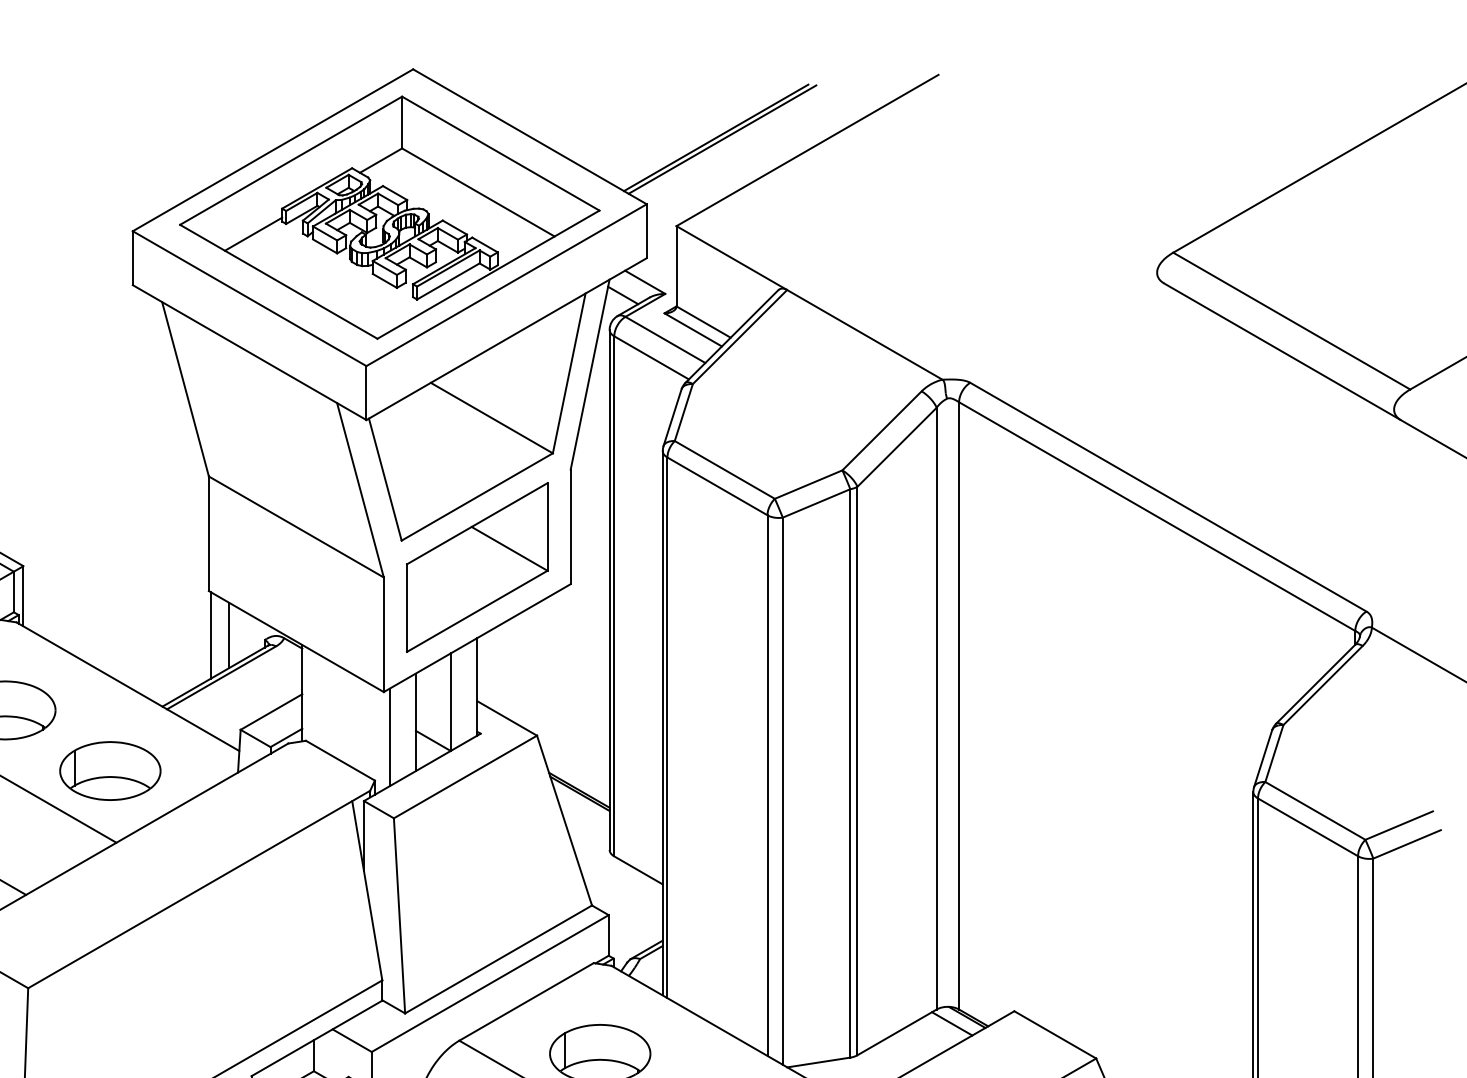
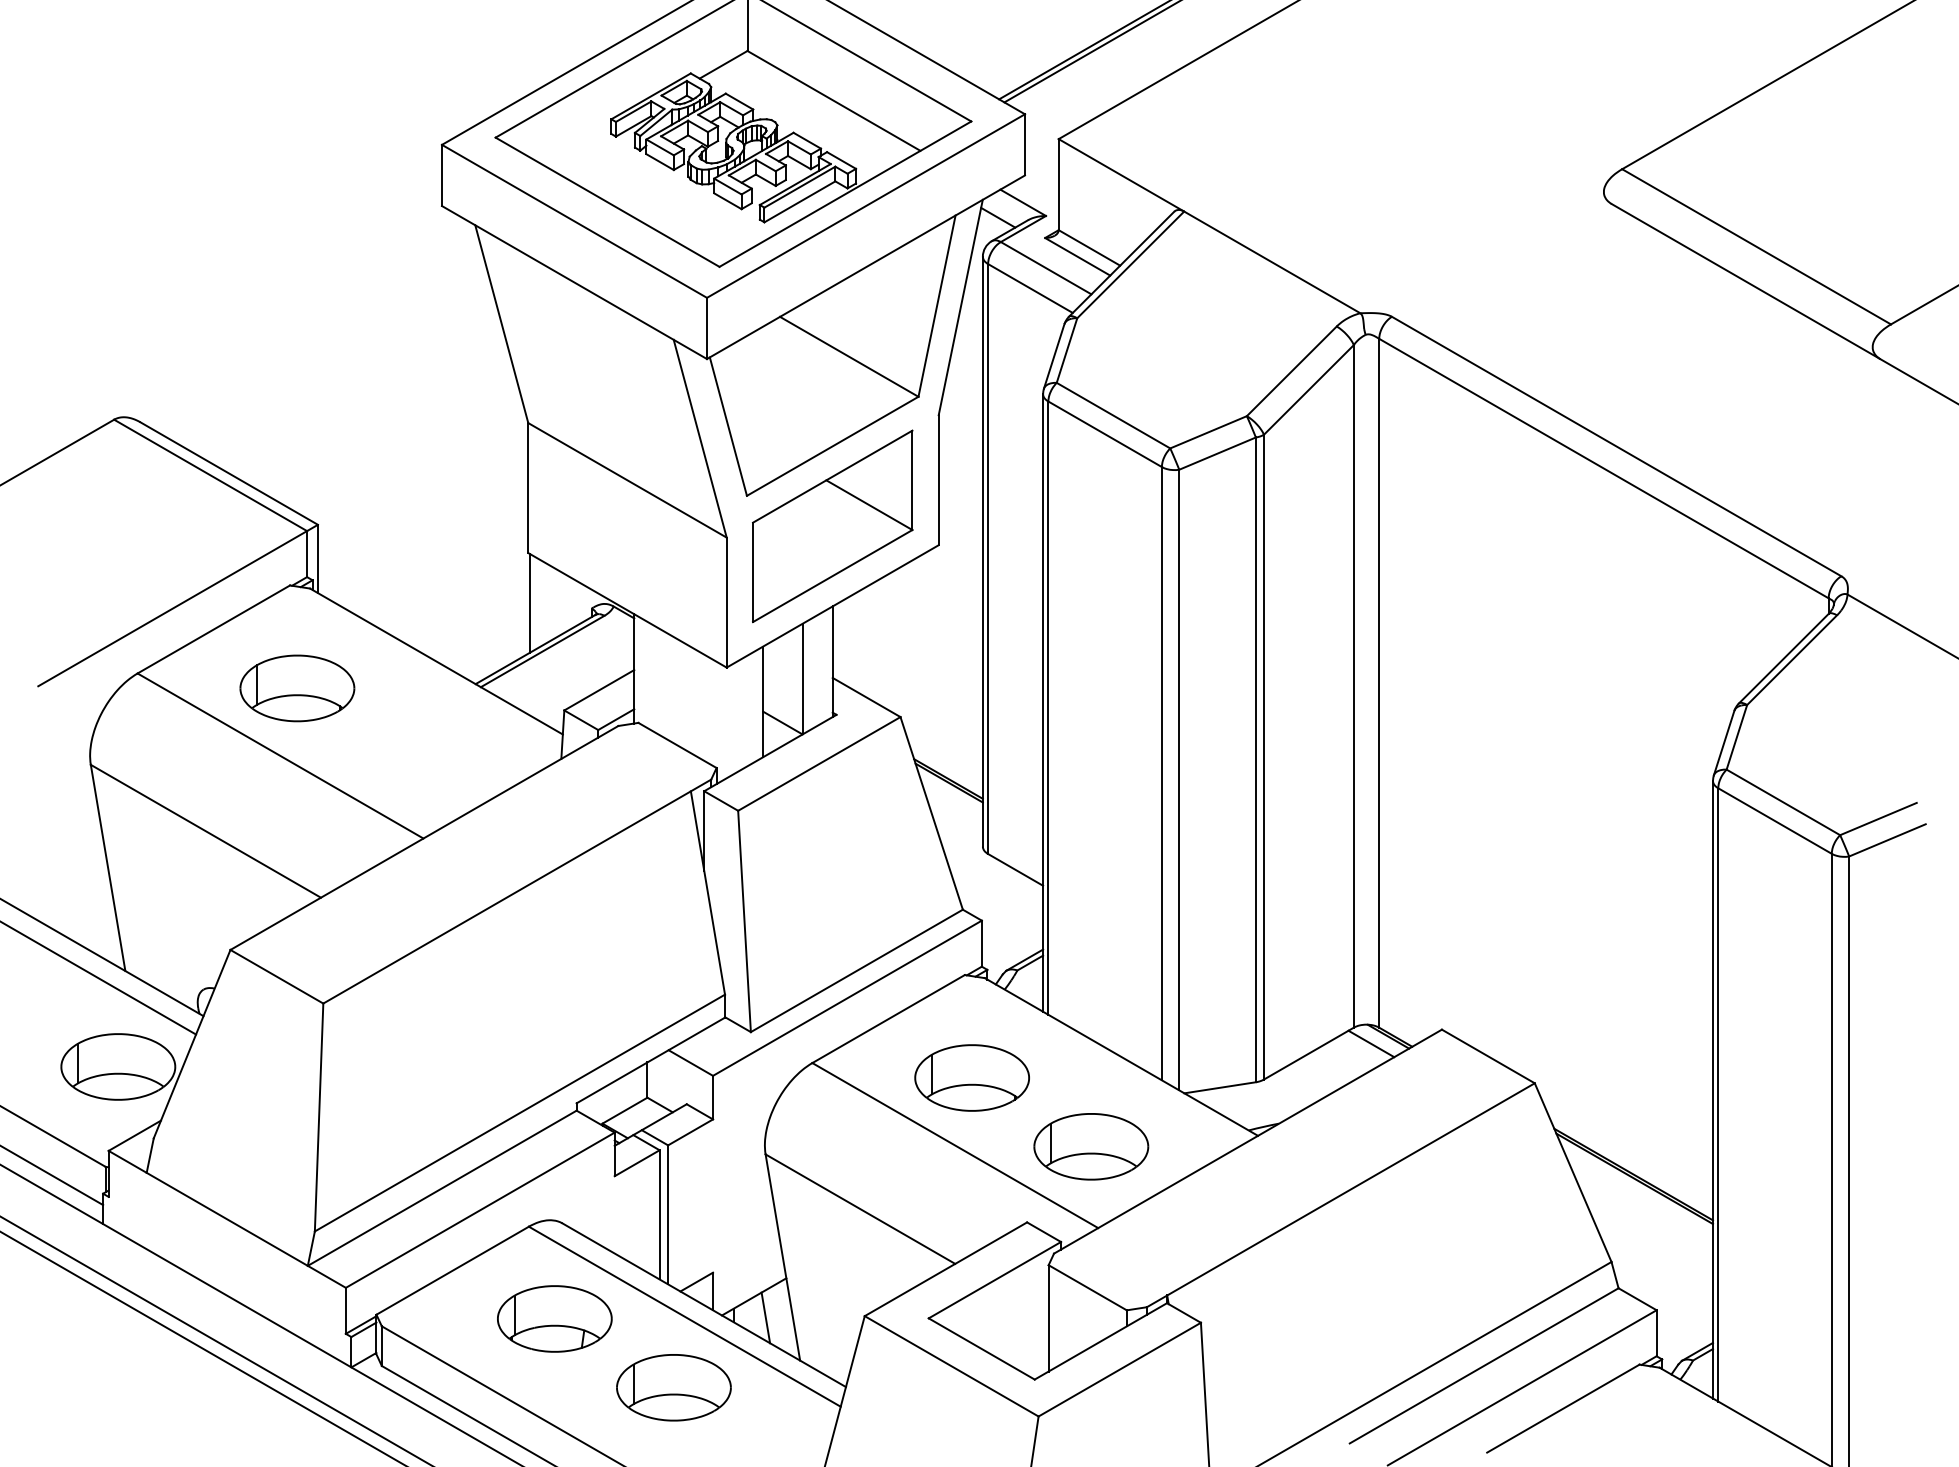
line: (253, 234) -> (578, 148), removed
line: (229, 635) -> (551, 603), removed
line: (389, 736) -> (733, 718), removed
part: (110, 770) -> (416, 756), removed

